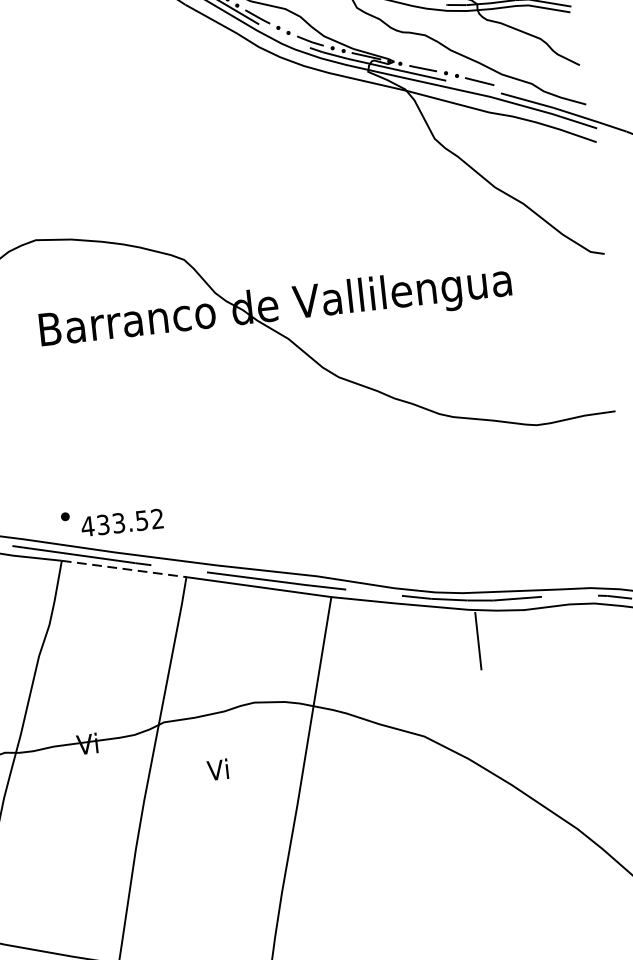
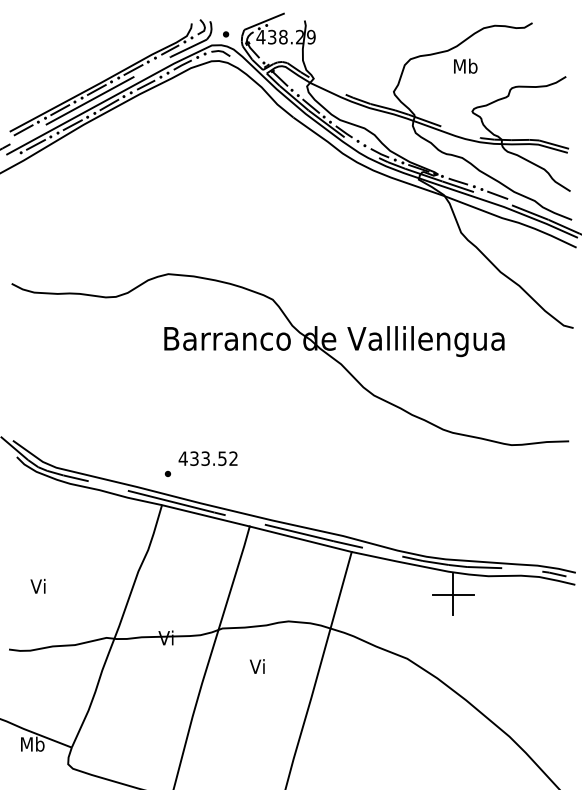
text: (121, 522) -> (207, 458), moved
line: (124, 568) -> (206, 515), dashed -> solid
line: (477, 640) -> (452, 594), added

